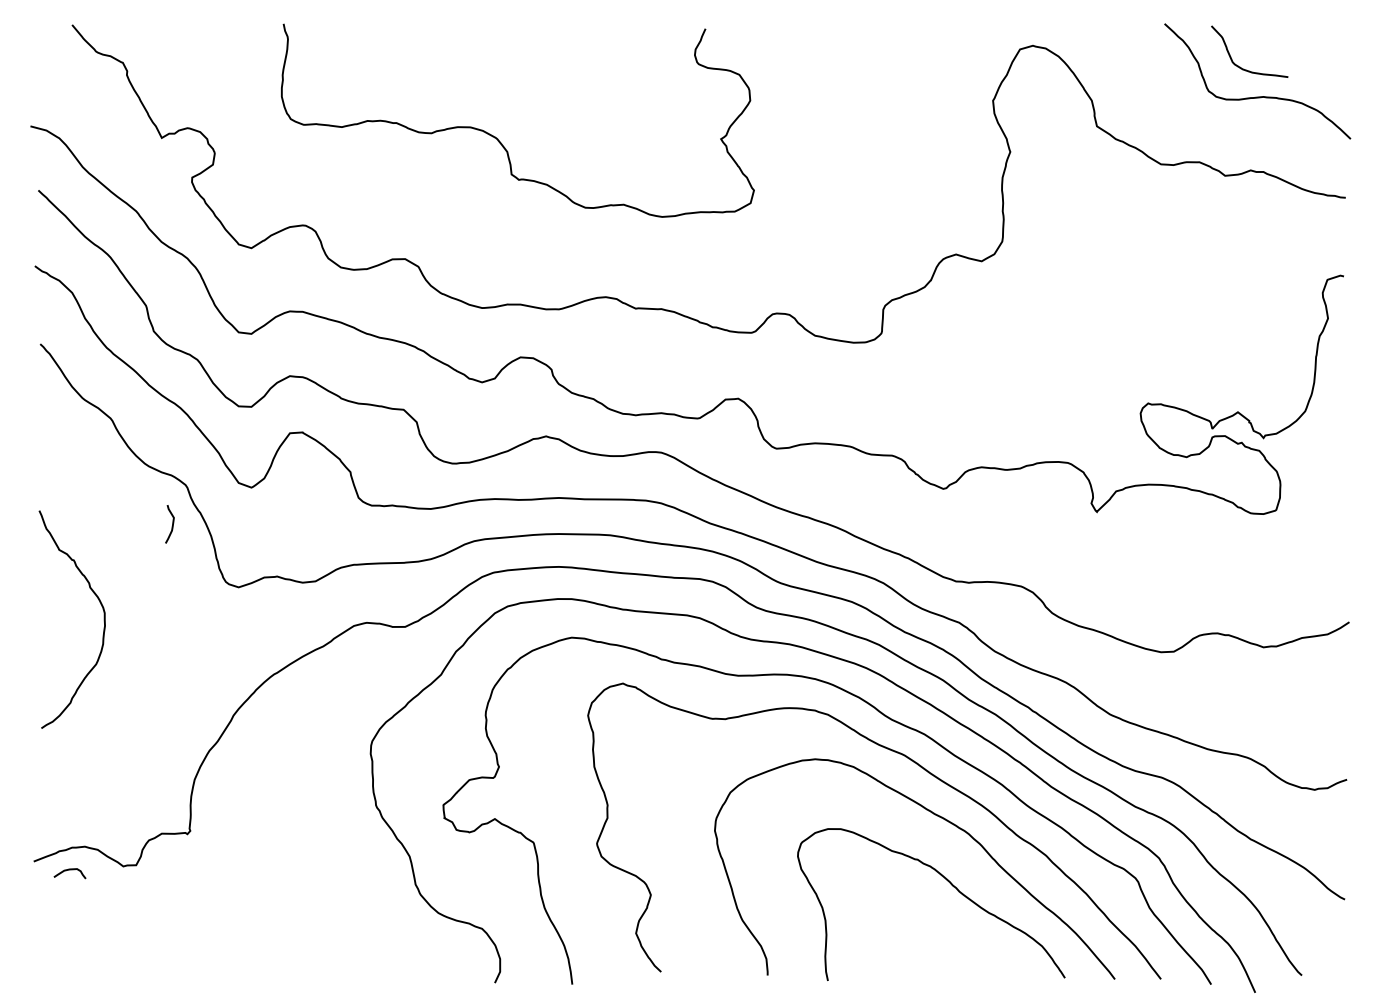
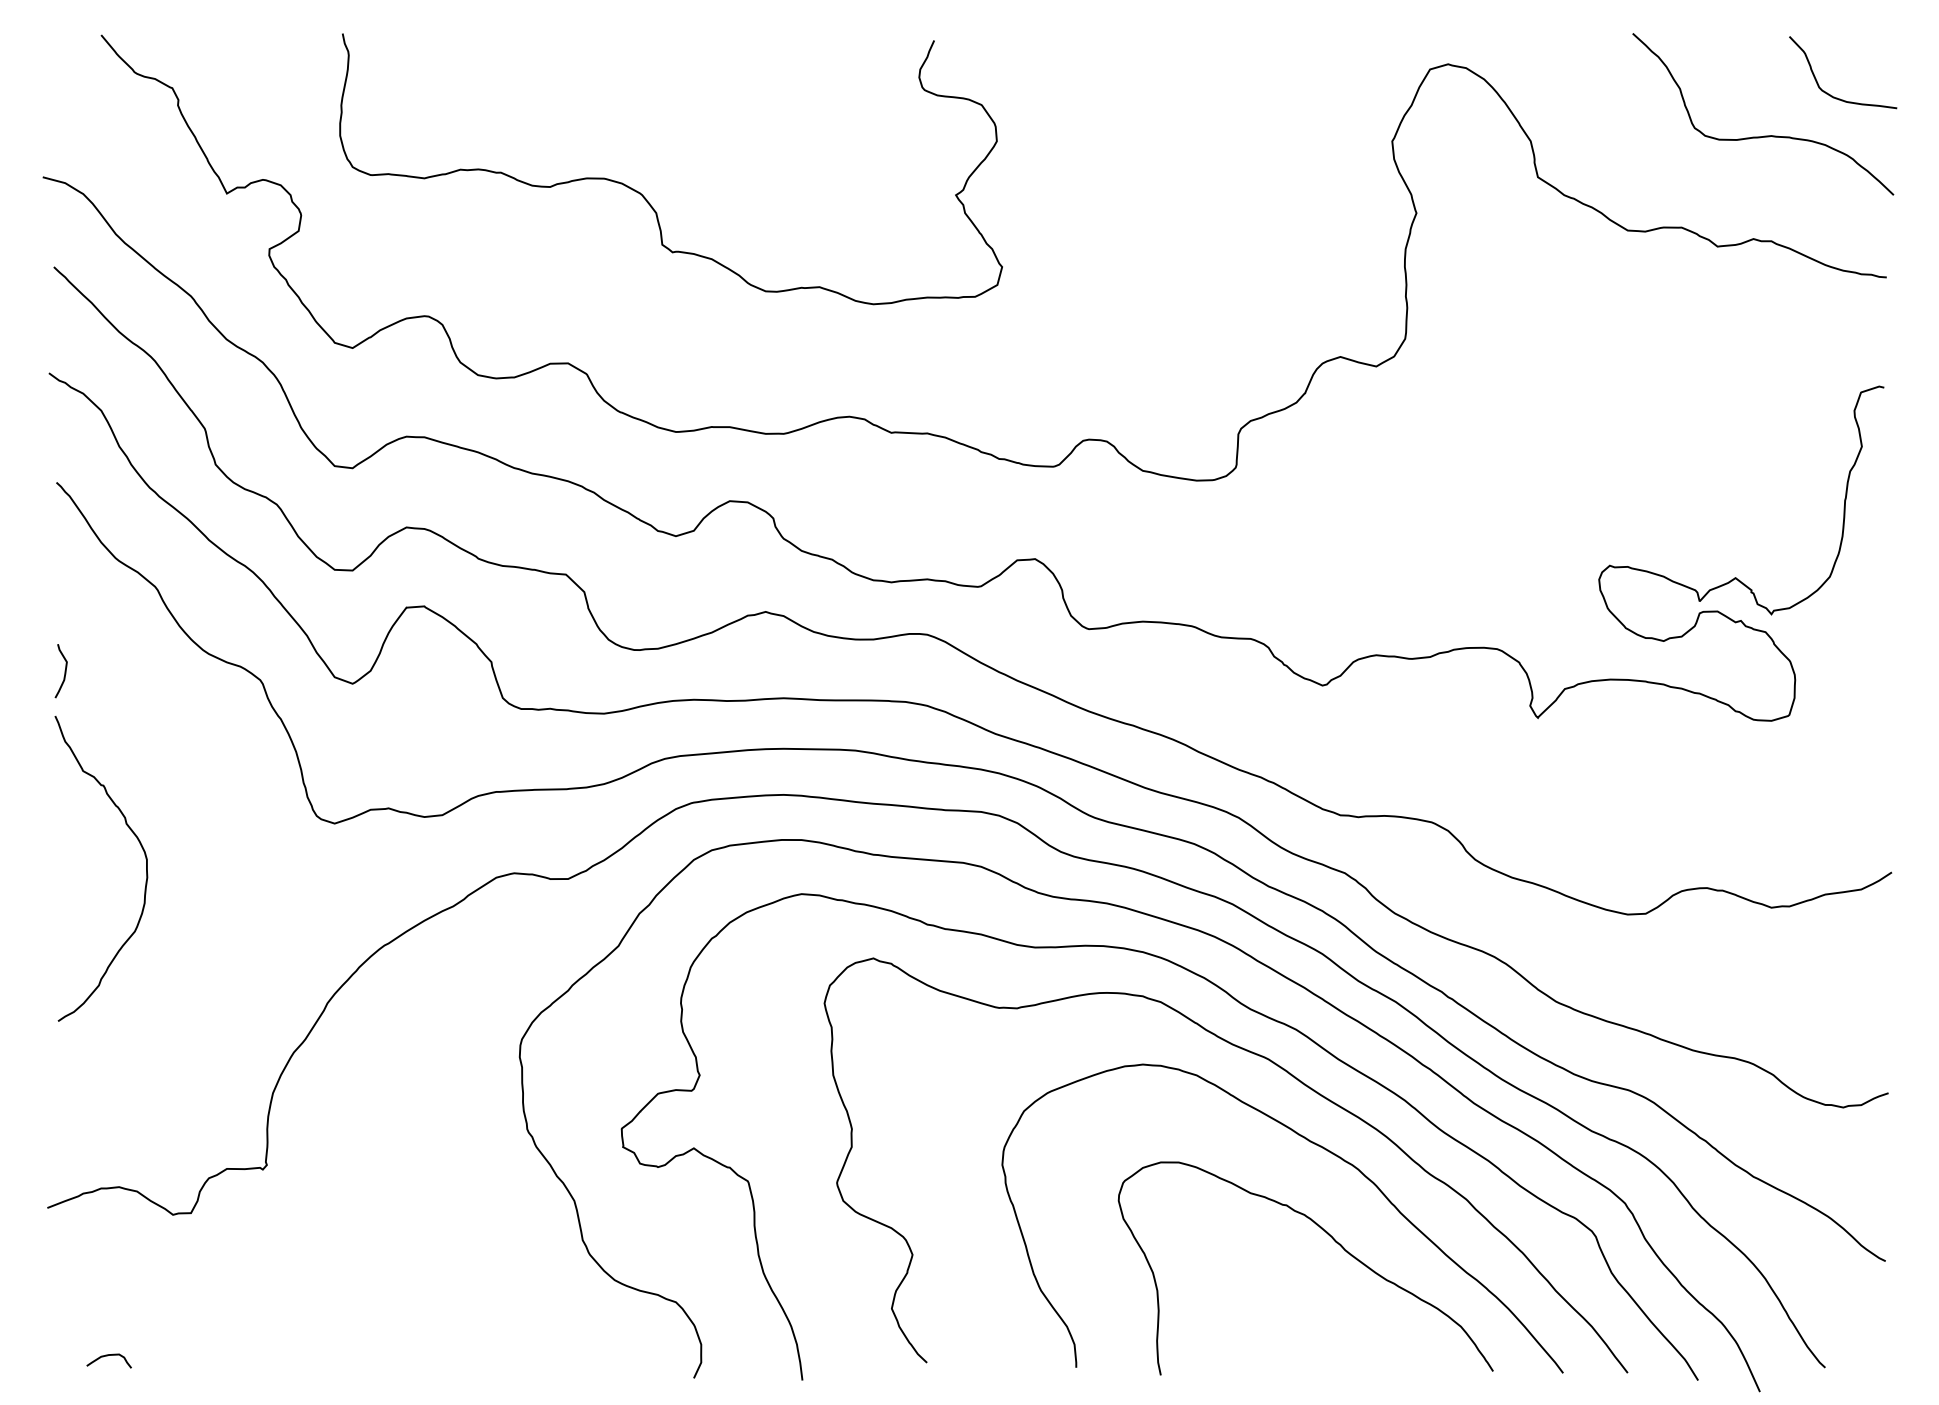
curve: (1240, 66) -> (1829, 93), moved
curve: (498, 139) -> (643, 195), moved
curve: (172, 524) -> (64, 671), moved
curve: (68, 870) -> (107, 1356), moved

